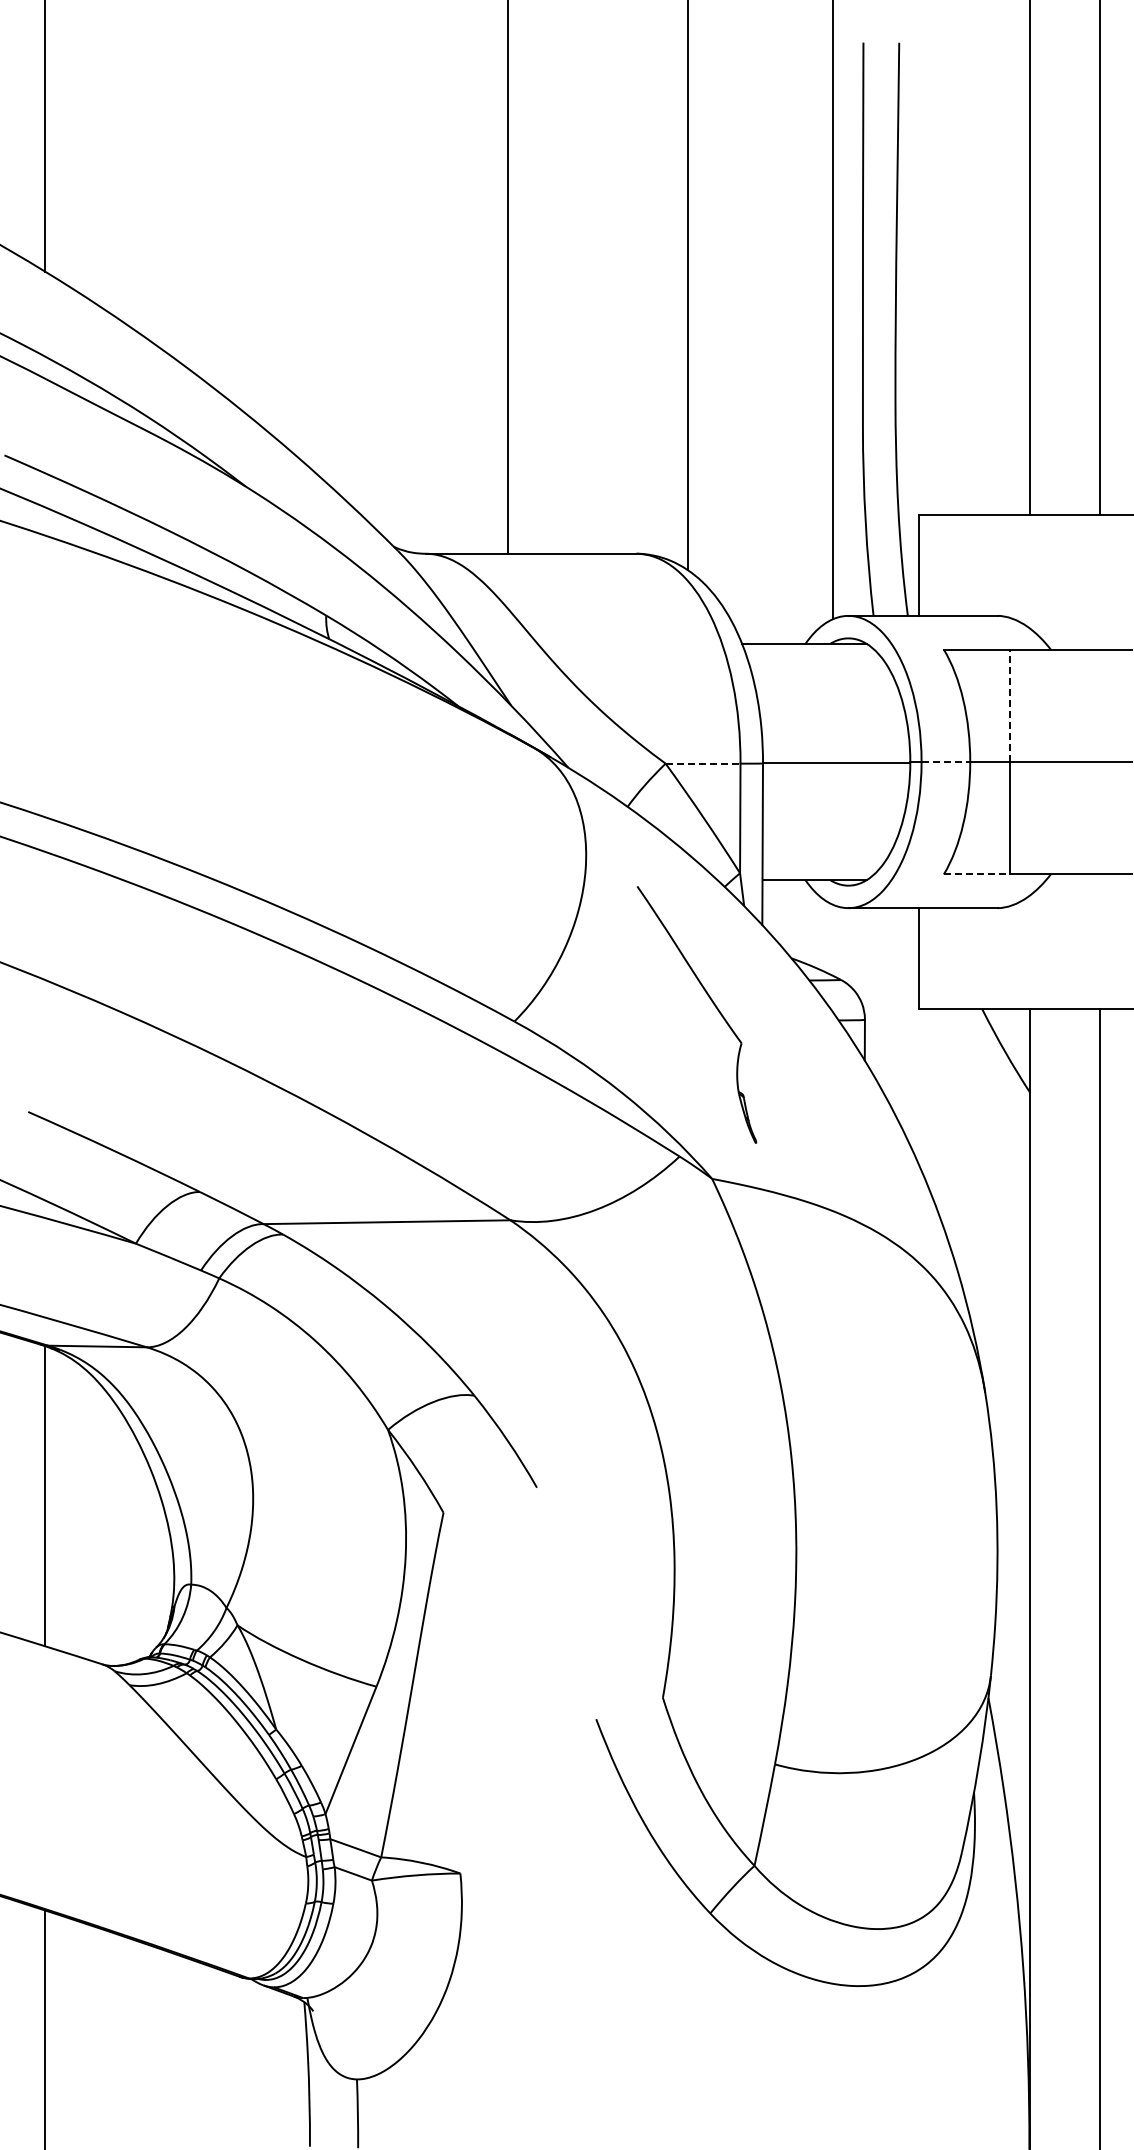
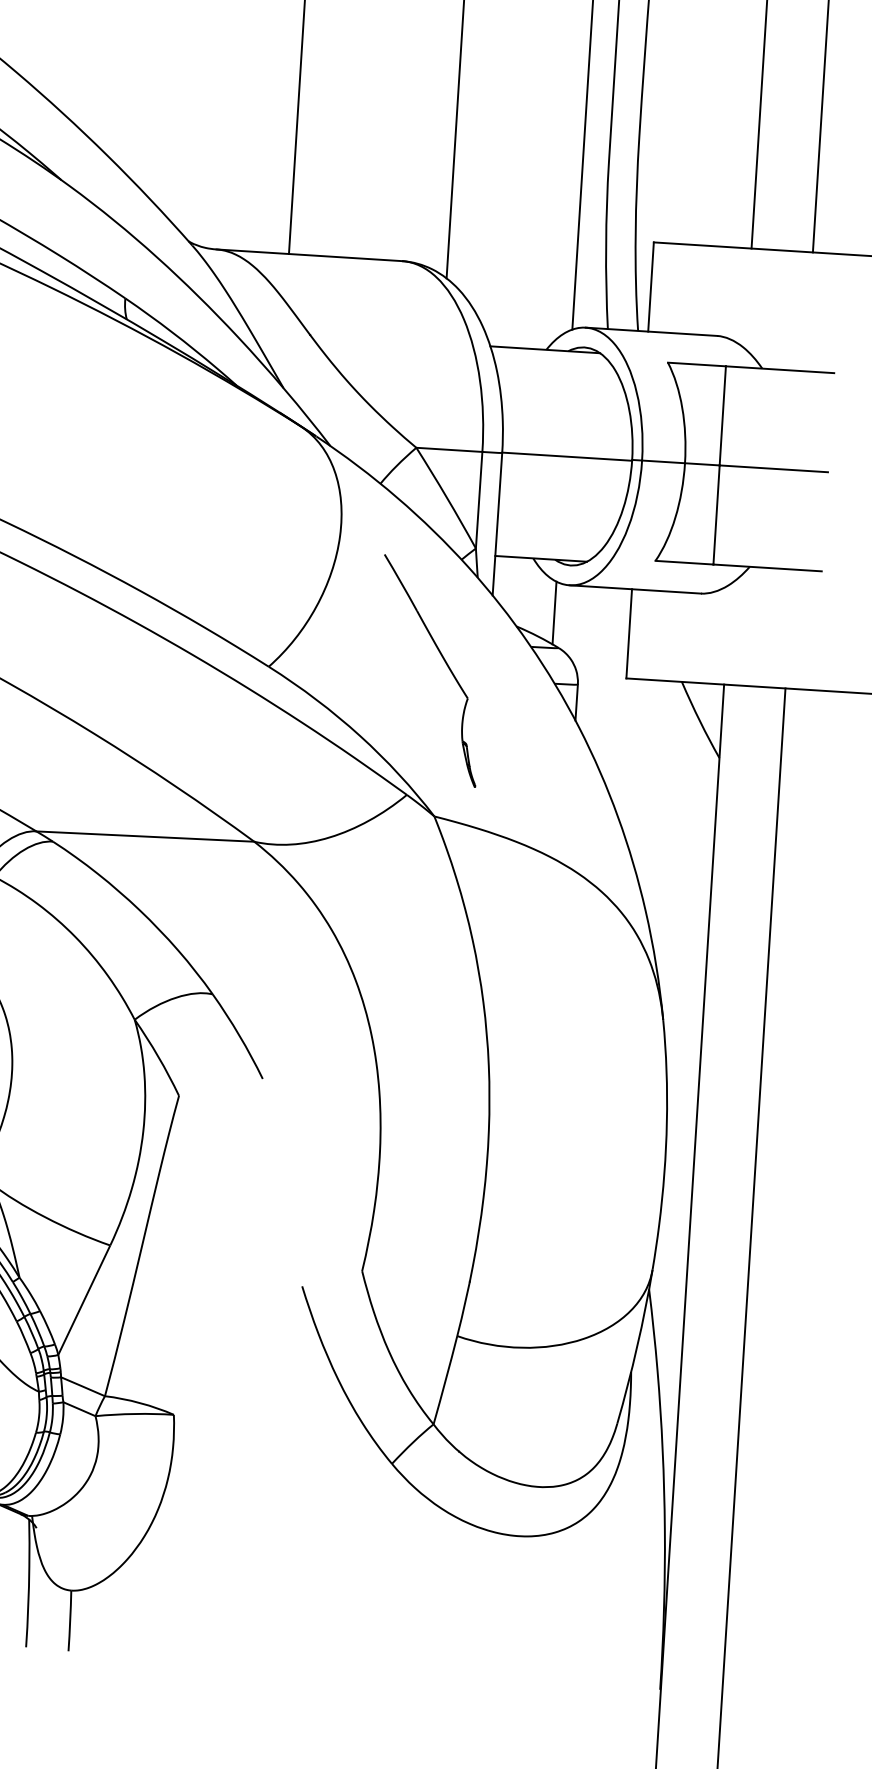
line: (1009, 705) -> (722, 415), dashed -> solid
line: (946, 762) -> (664, 462), dashed -> solid
line: (703, 763) -> (449, 449), dashed -> solid
line: (976, 874) -> (684, 562), dashed -> solid
line: (833, 940) -> (554, 613), added

